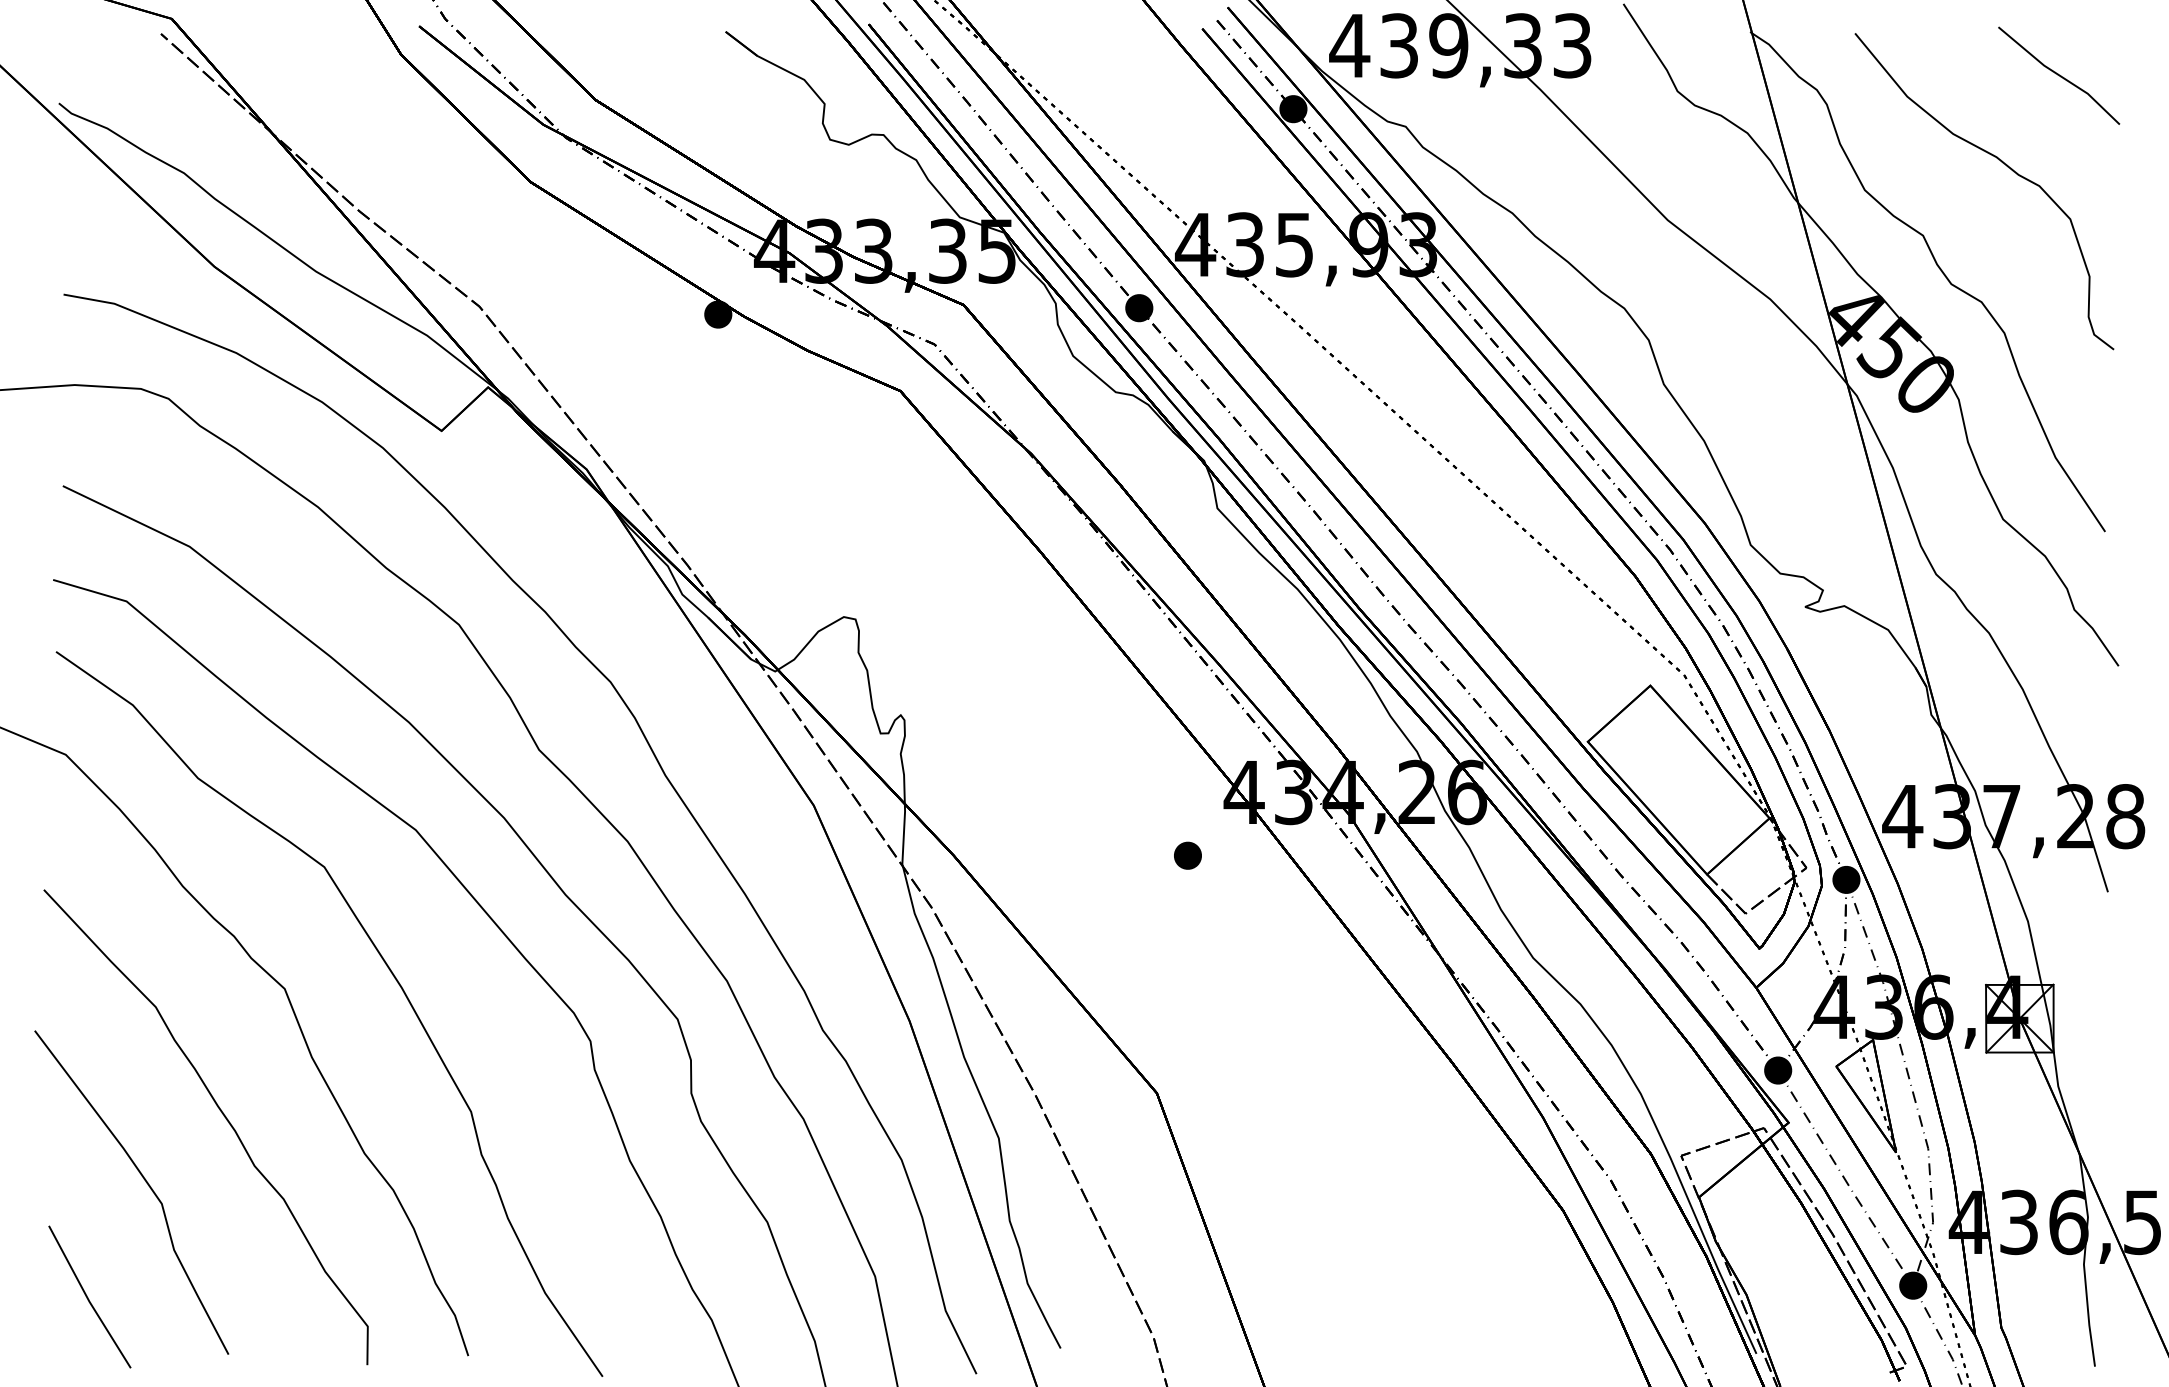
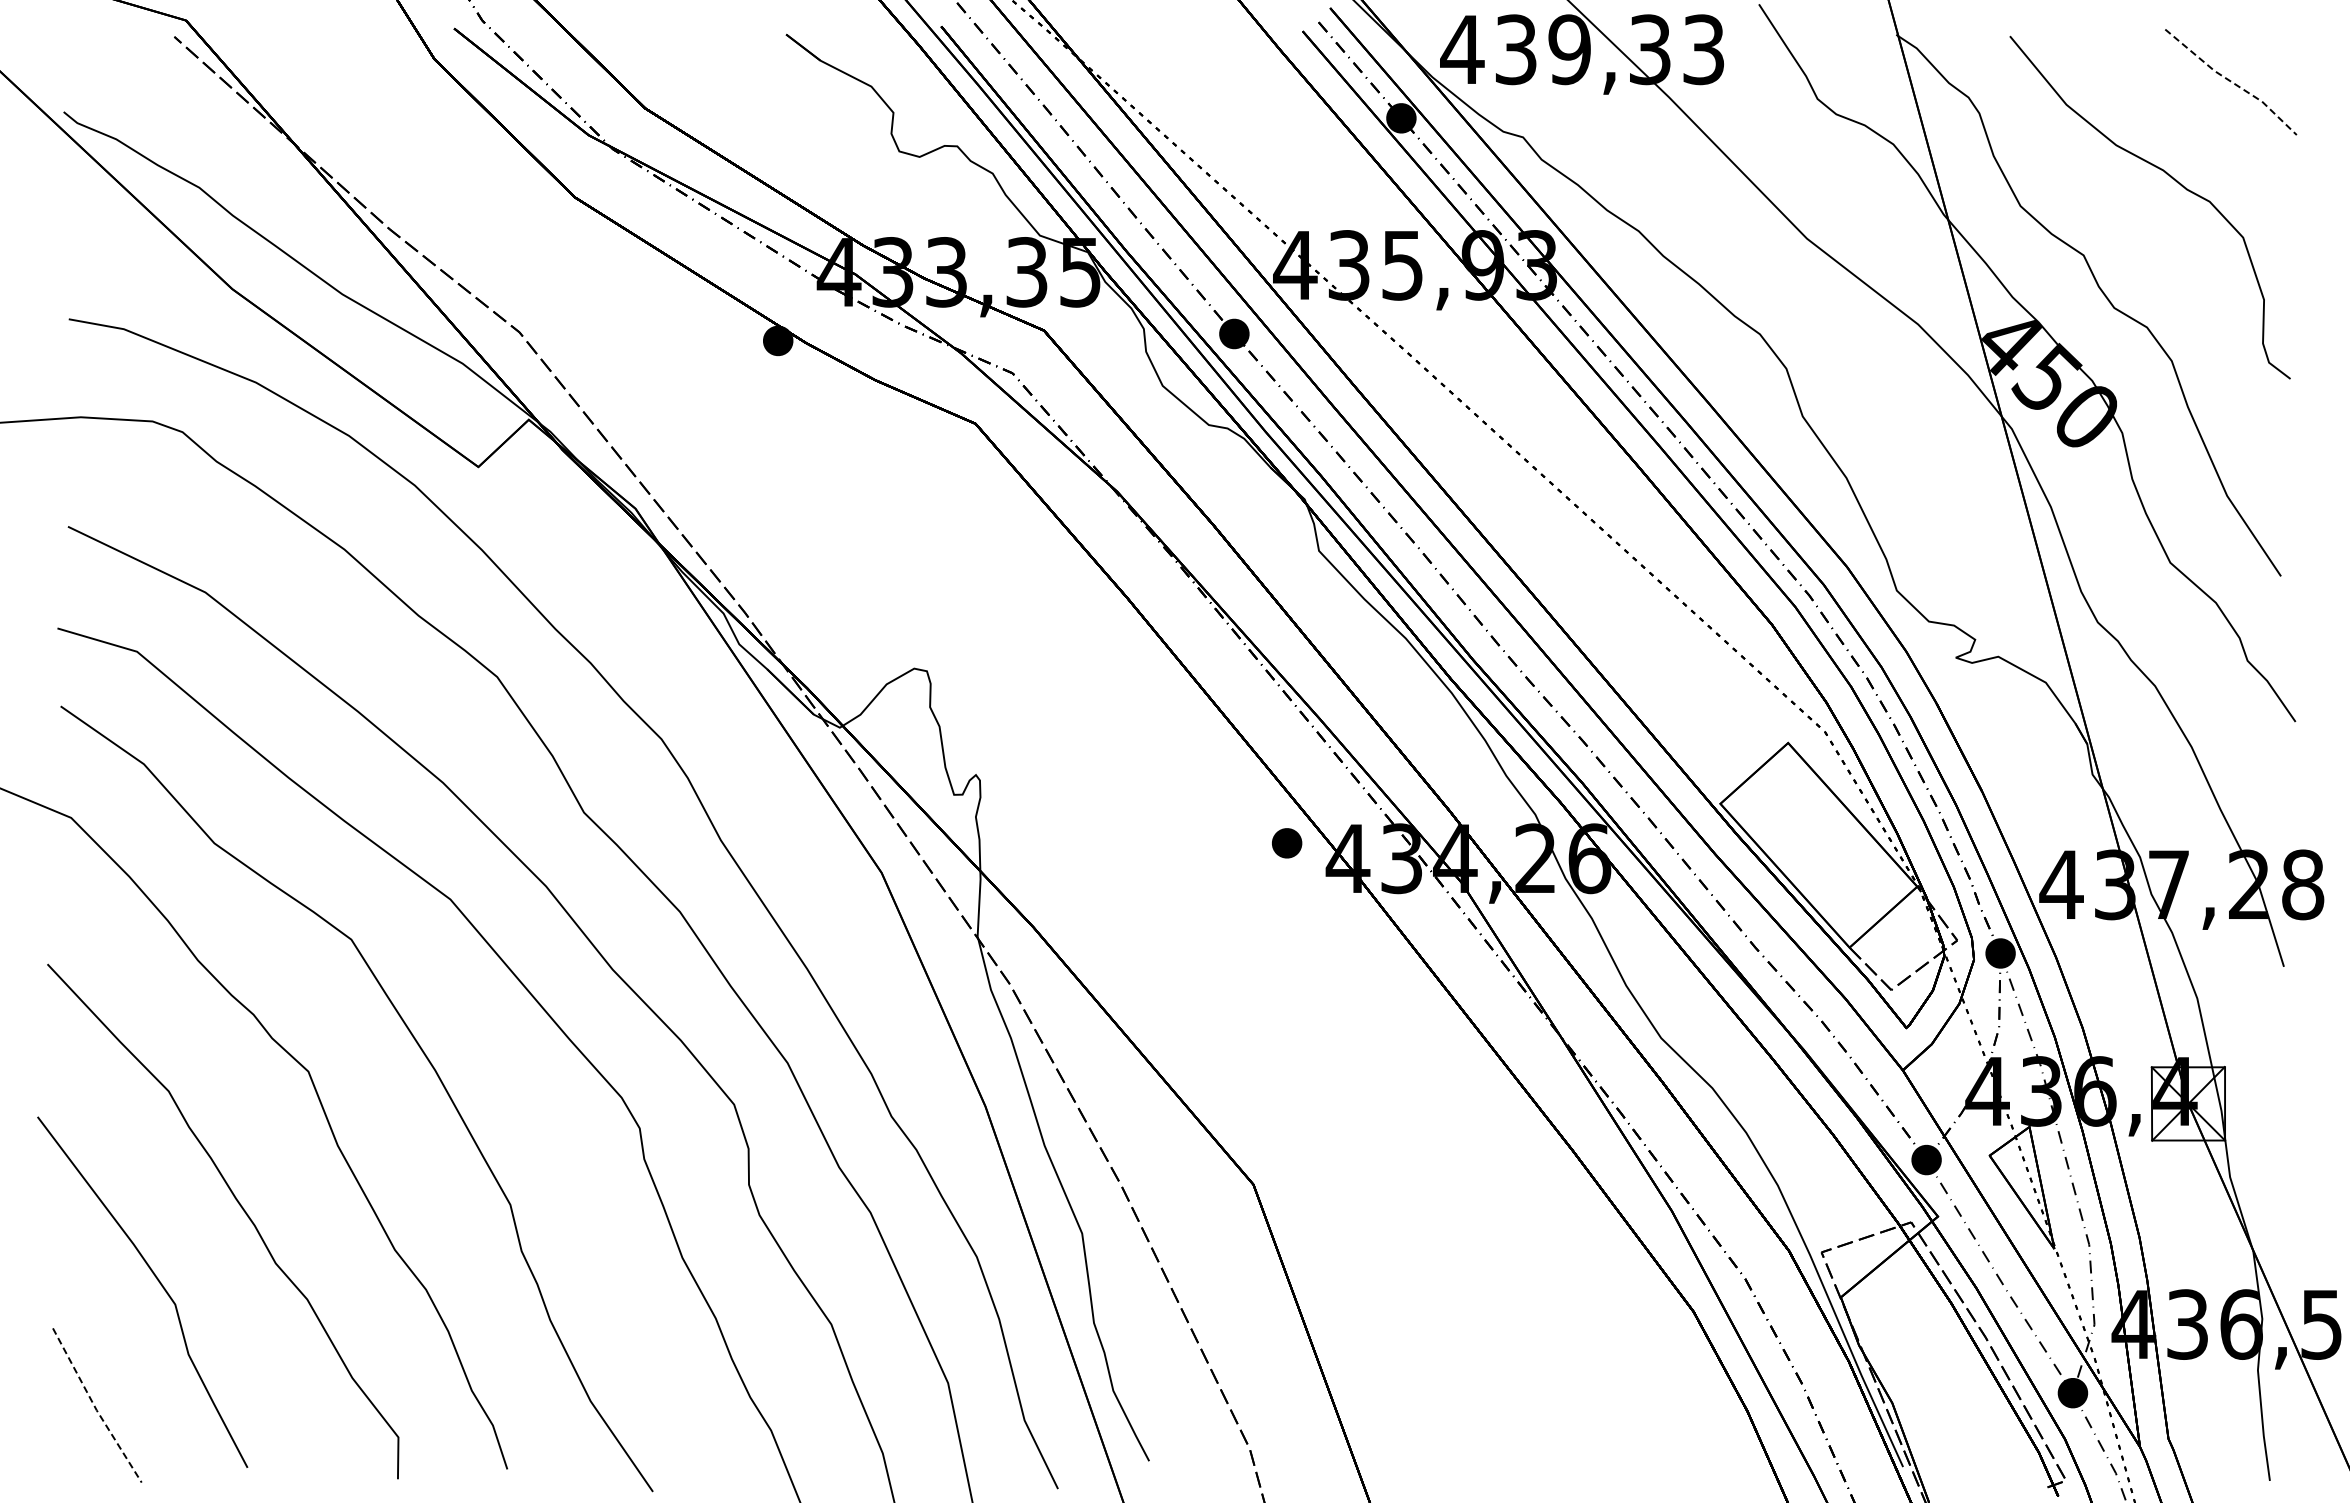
line: (2060, 76) -> (2232, 82), solid -> dashed
part: (1188, 855) -> (1287, 843), moved
line: (87, 1297) -> (94, 1406), solid -> dashed

